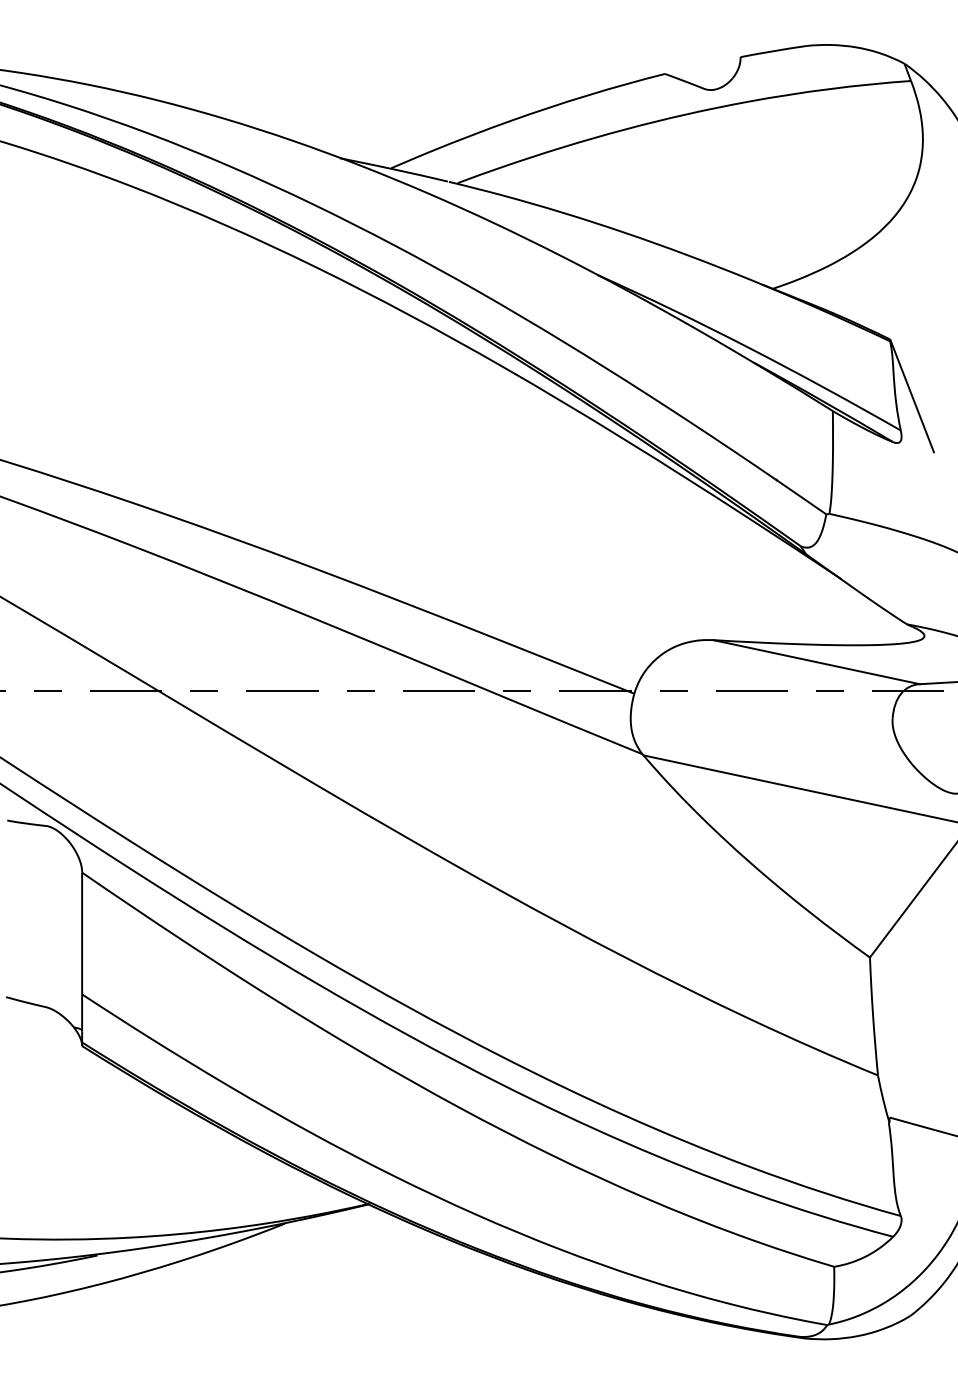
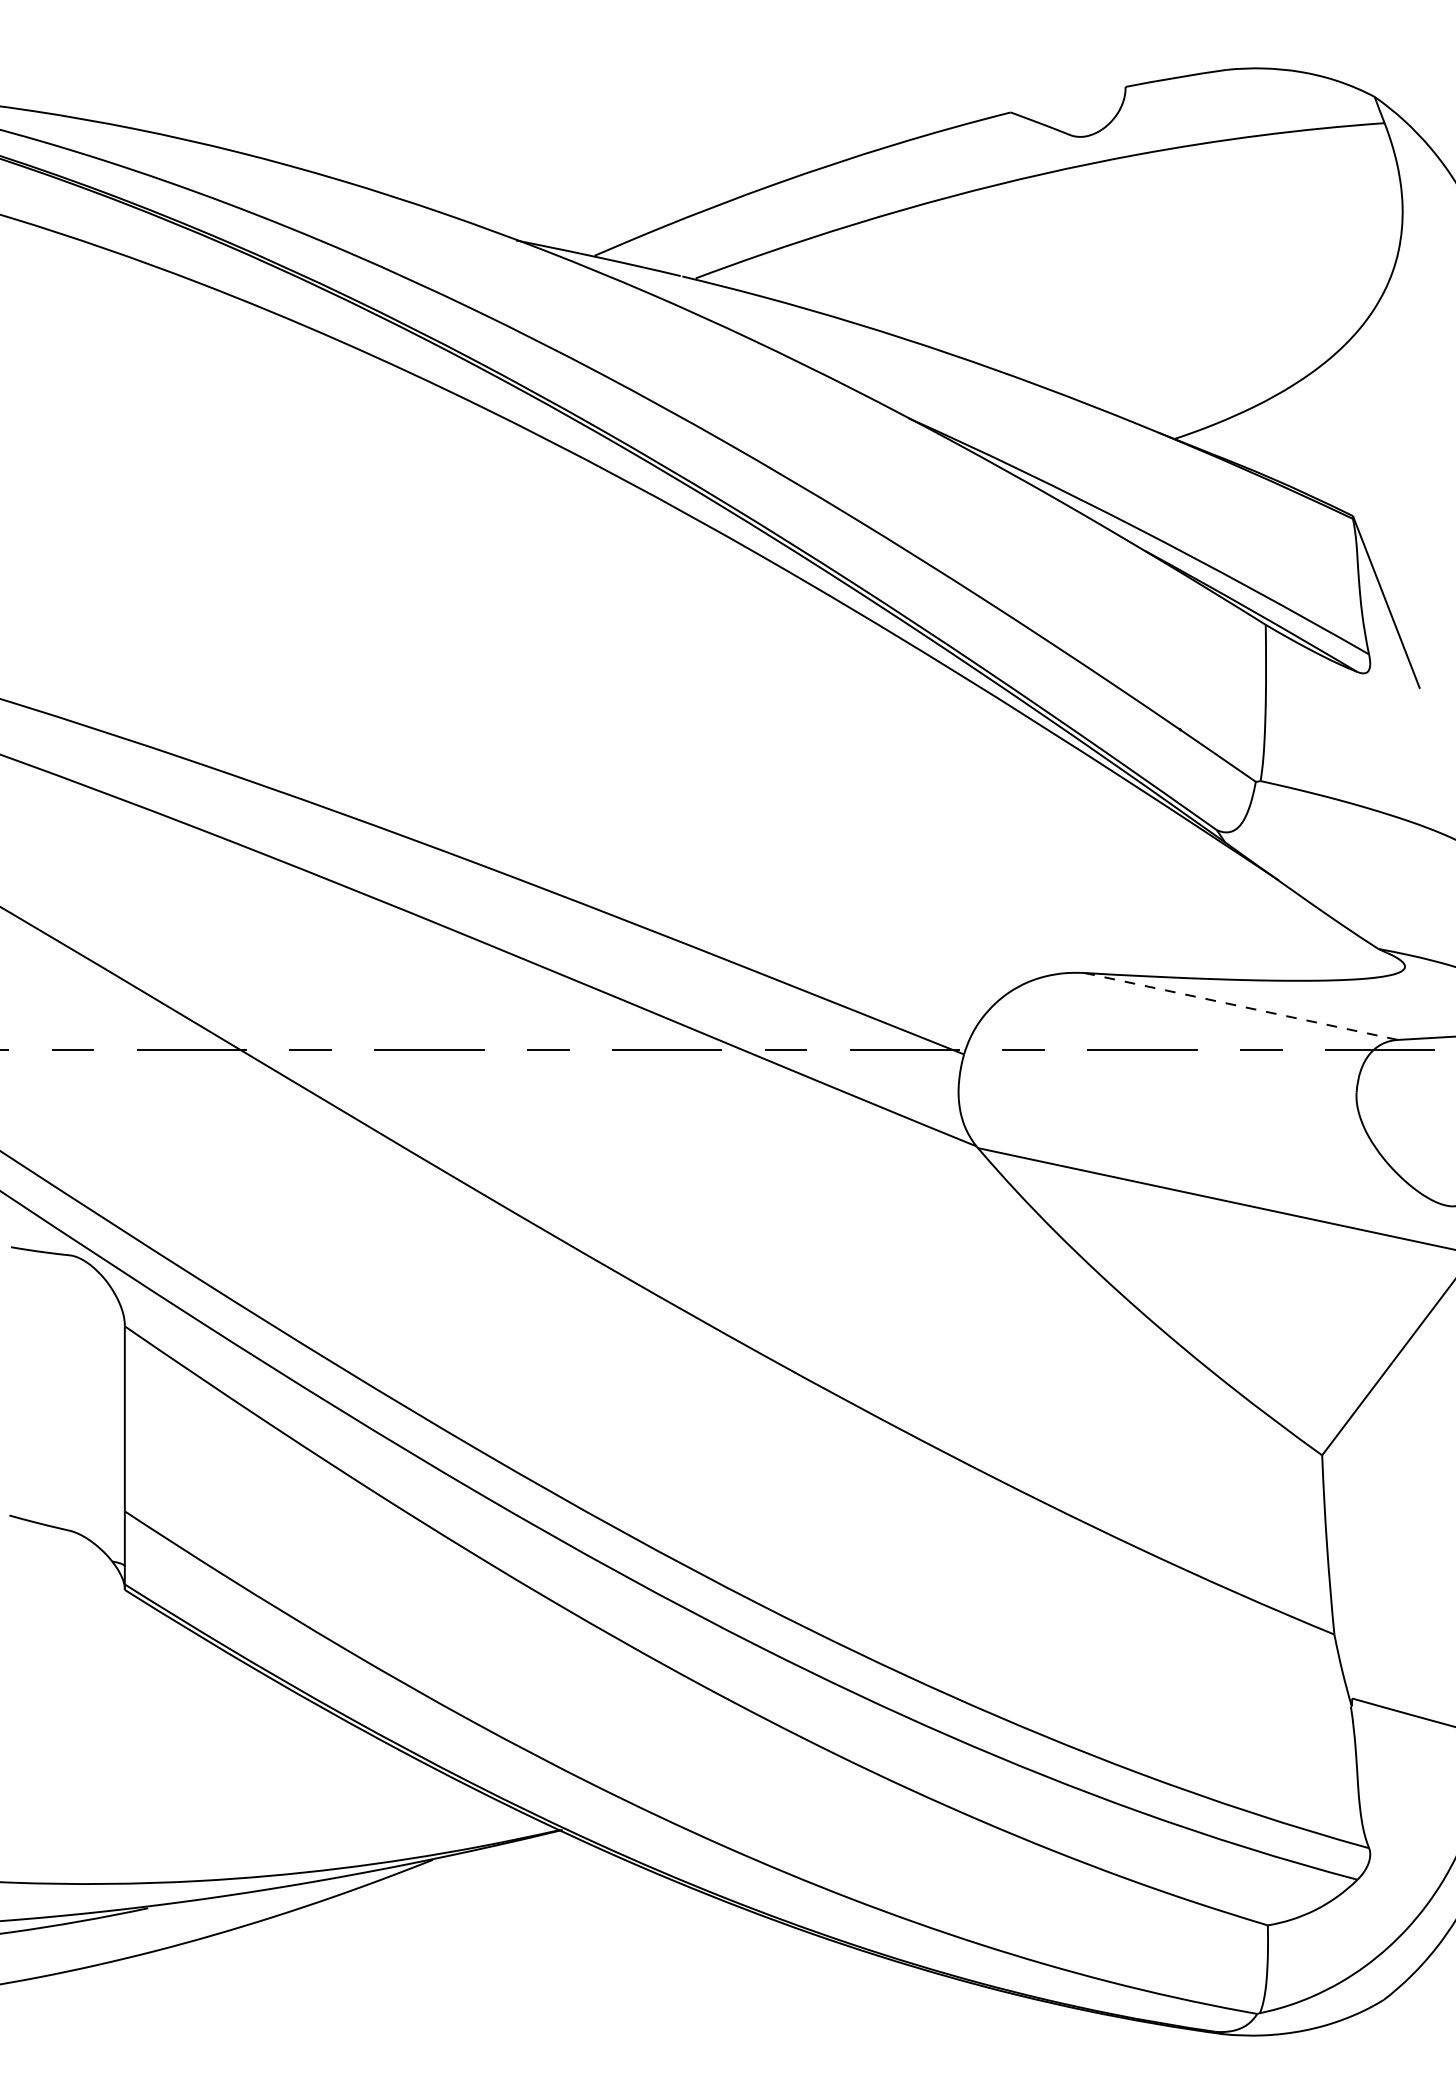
line: (816, 662) -> (1240, 1006), solid -> dashed

